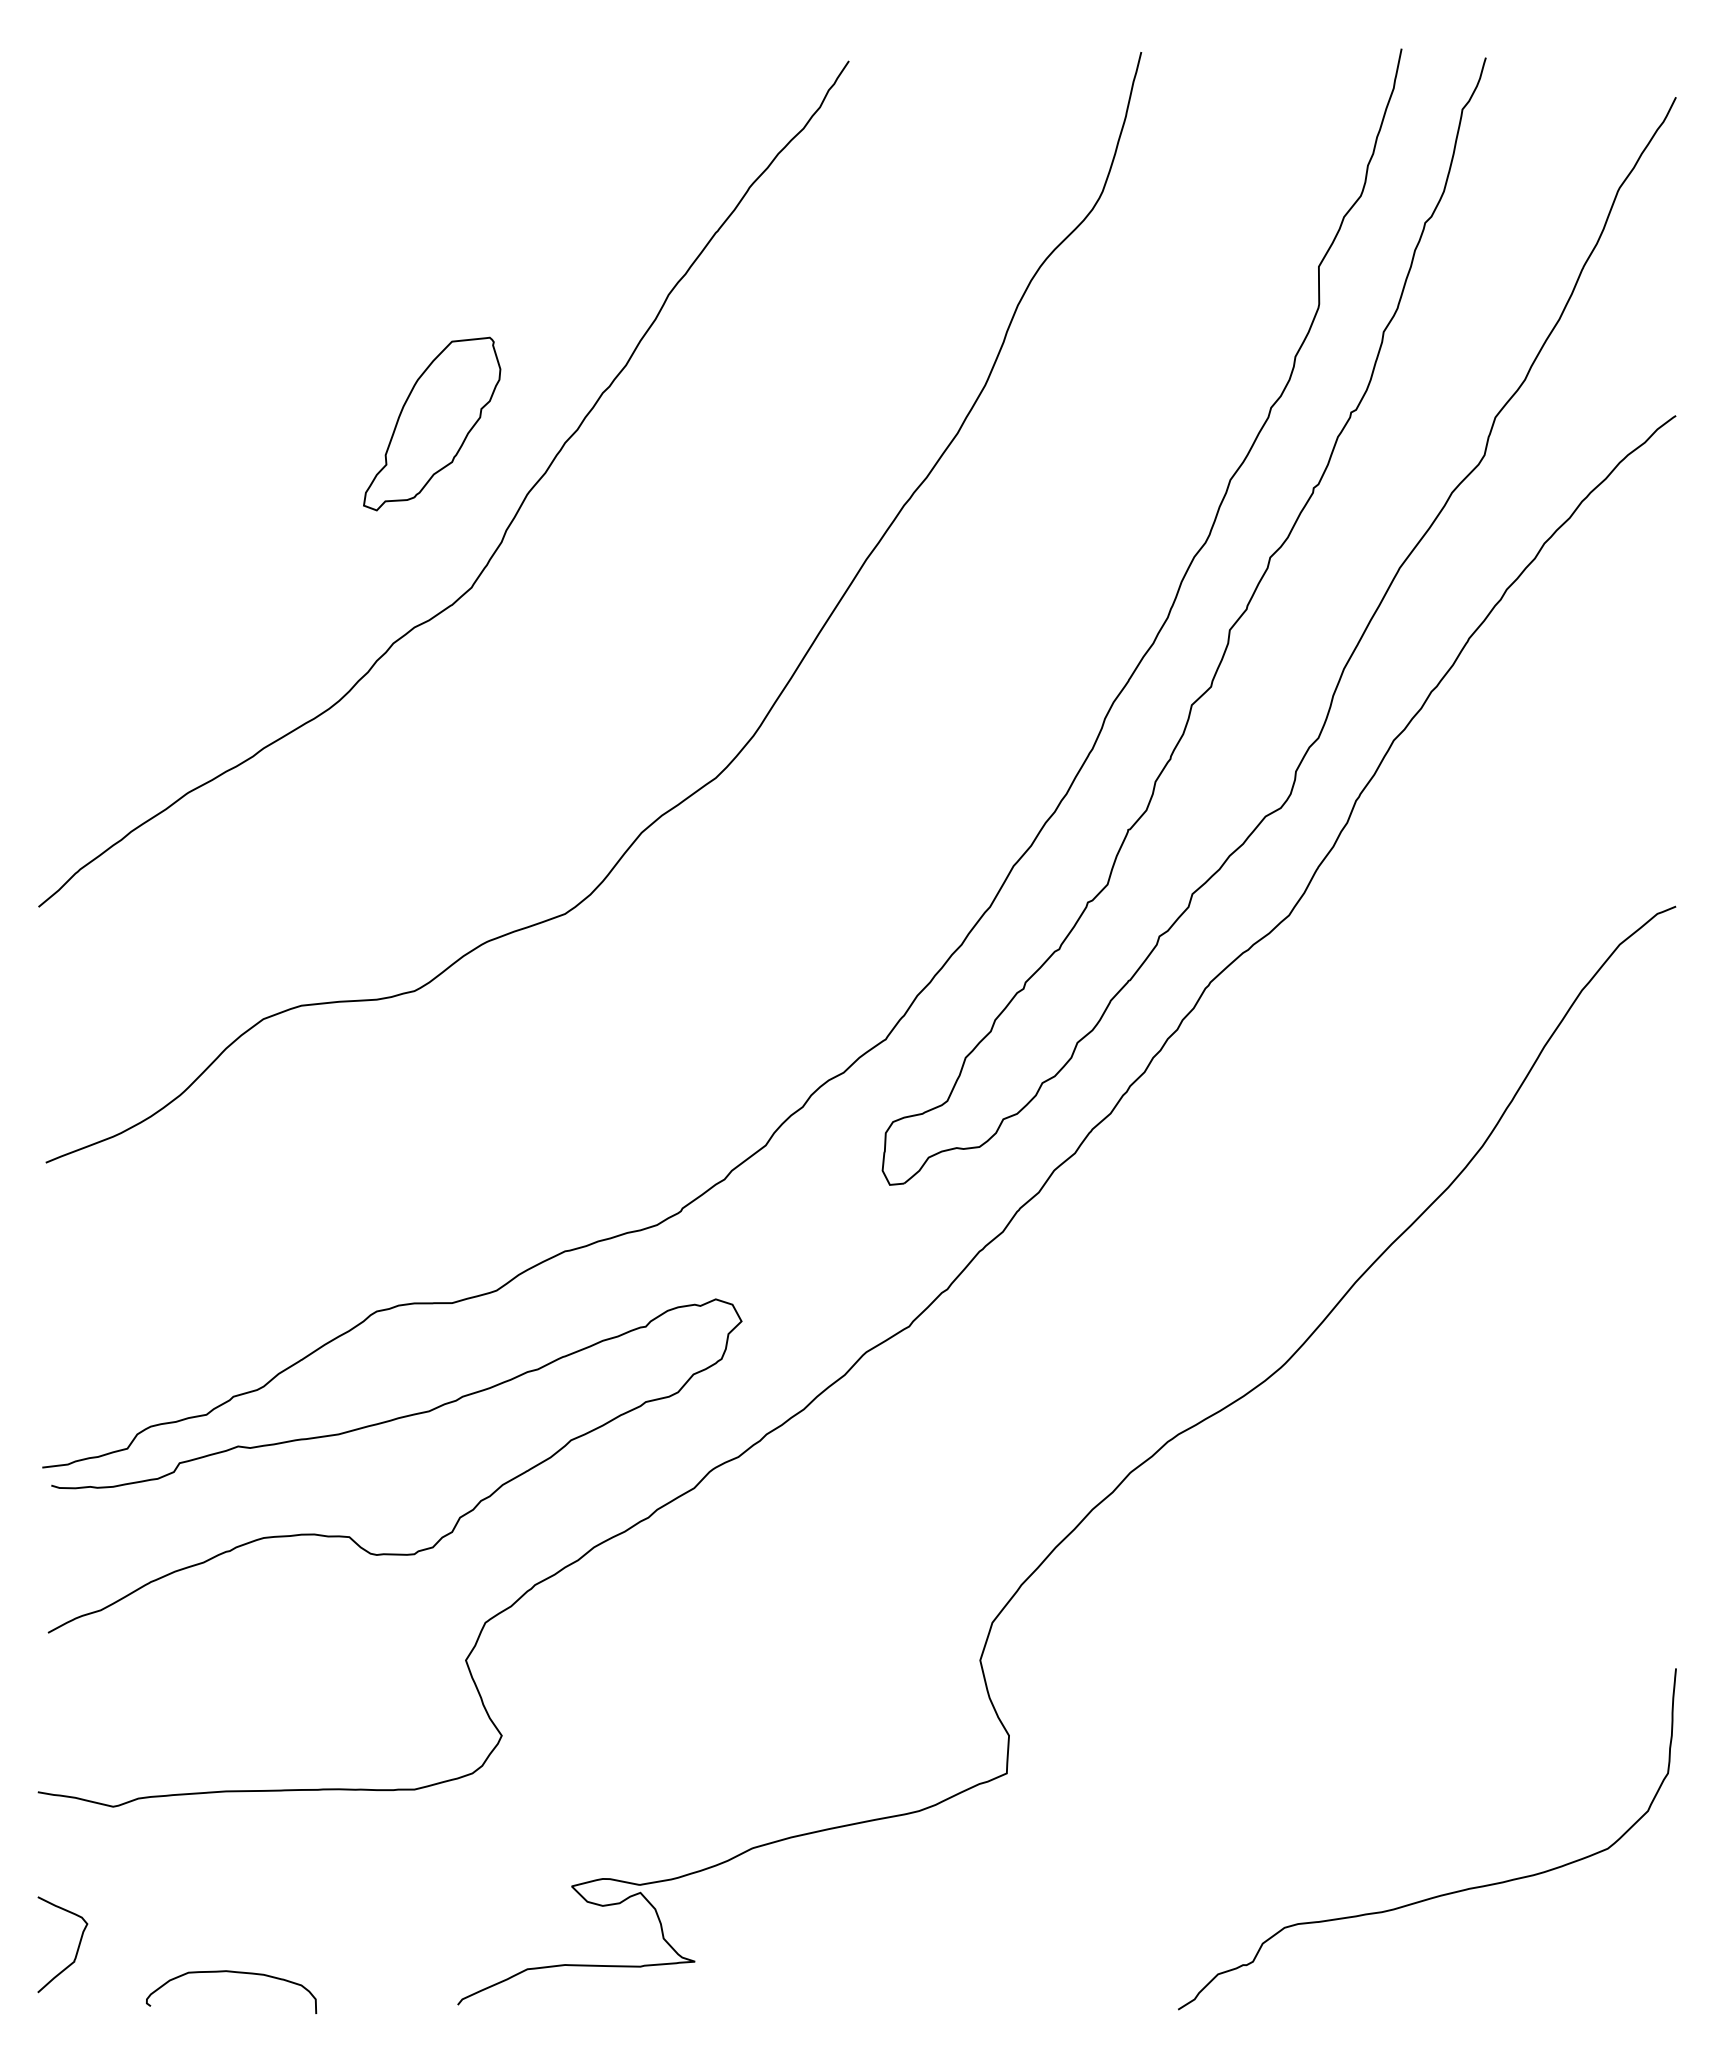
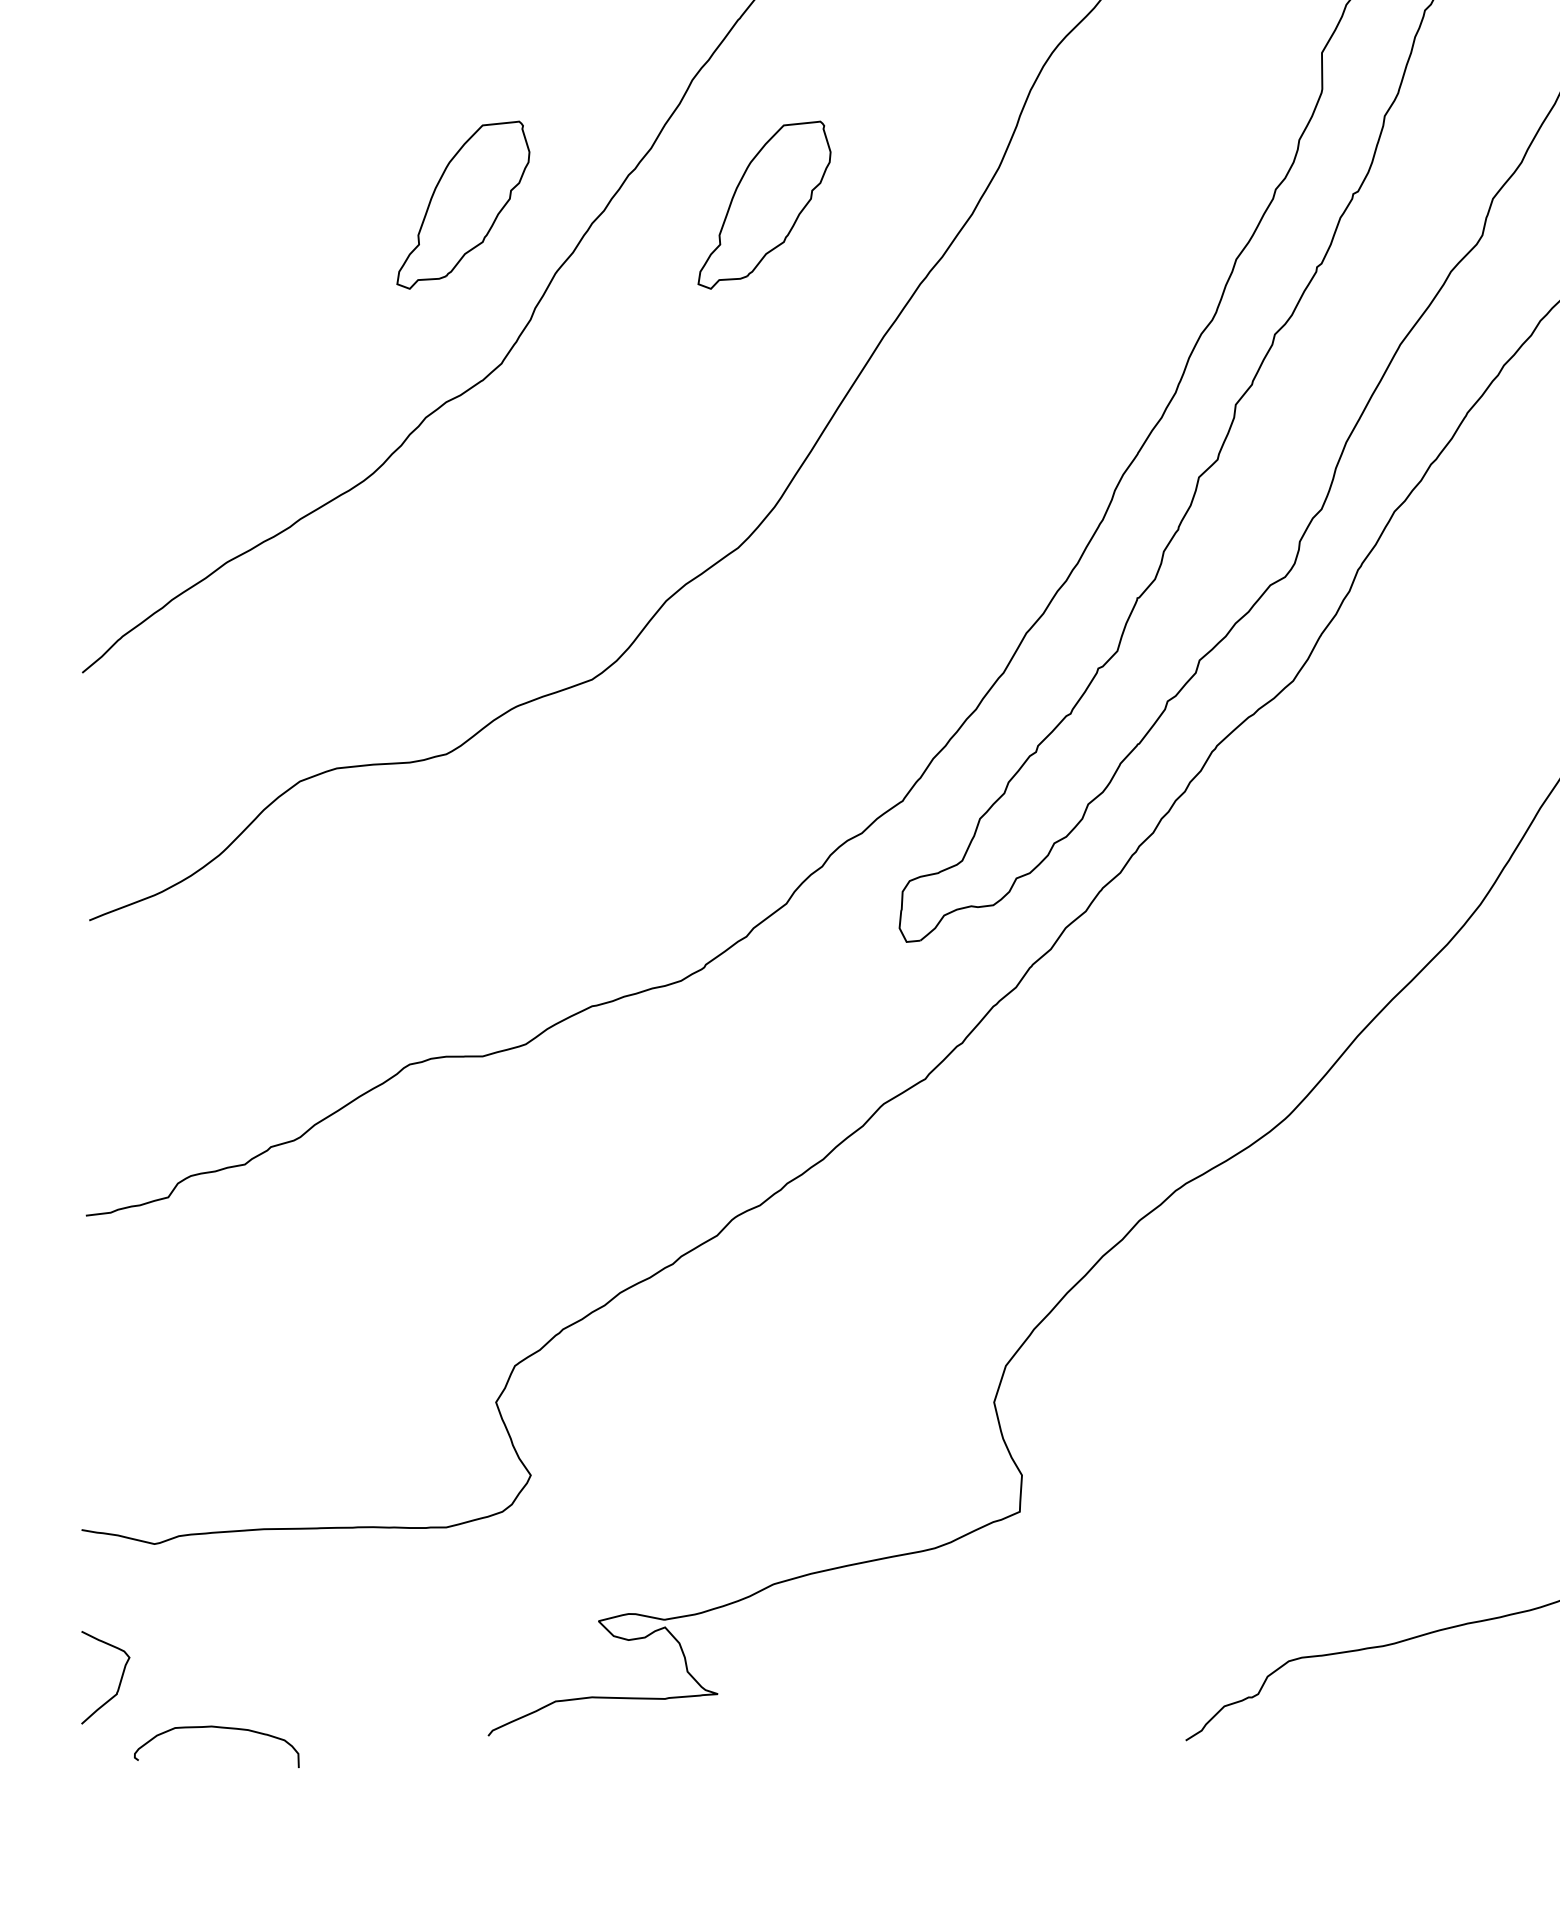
part: (743, 423) -> (764, 204), added
curve: (384, 1423) -> (417, 1172), removed
curve: (236, 1973) -> (221, 1728), moved

